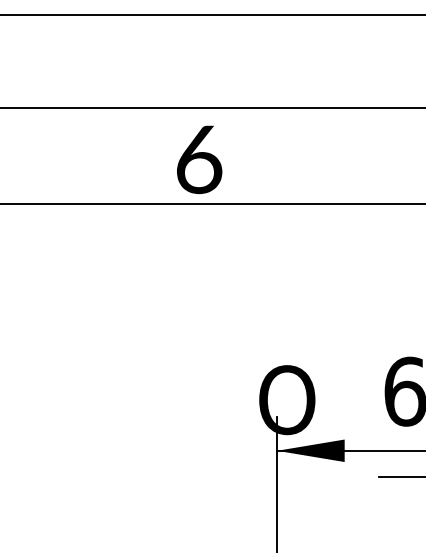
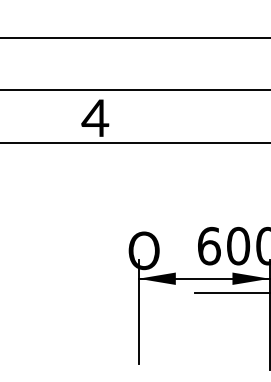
text: (198, 160) -> (95, 118), 6 -> 4

